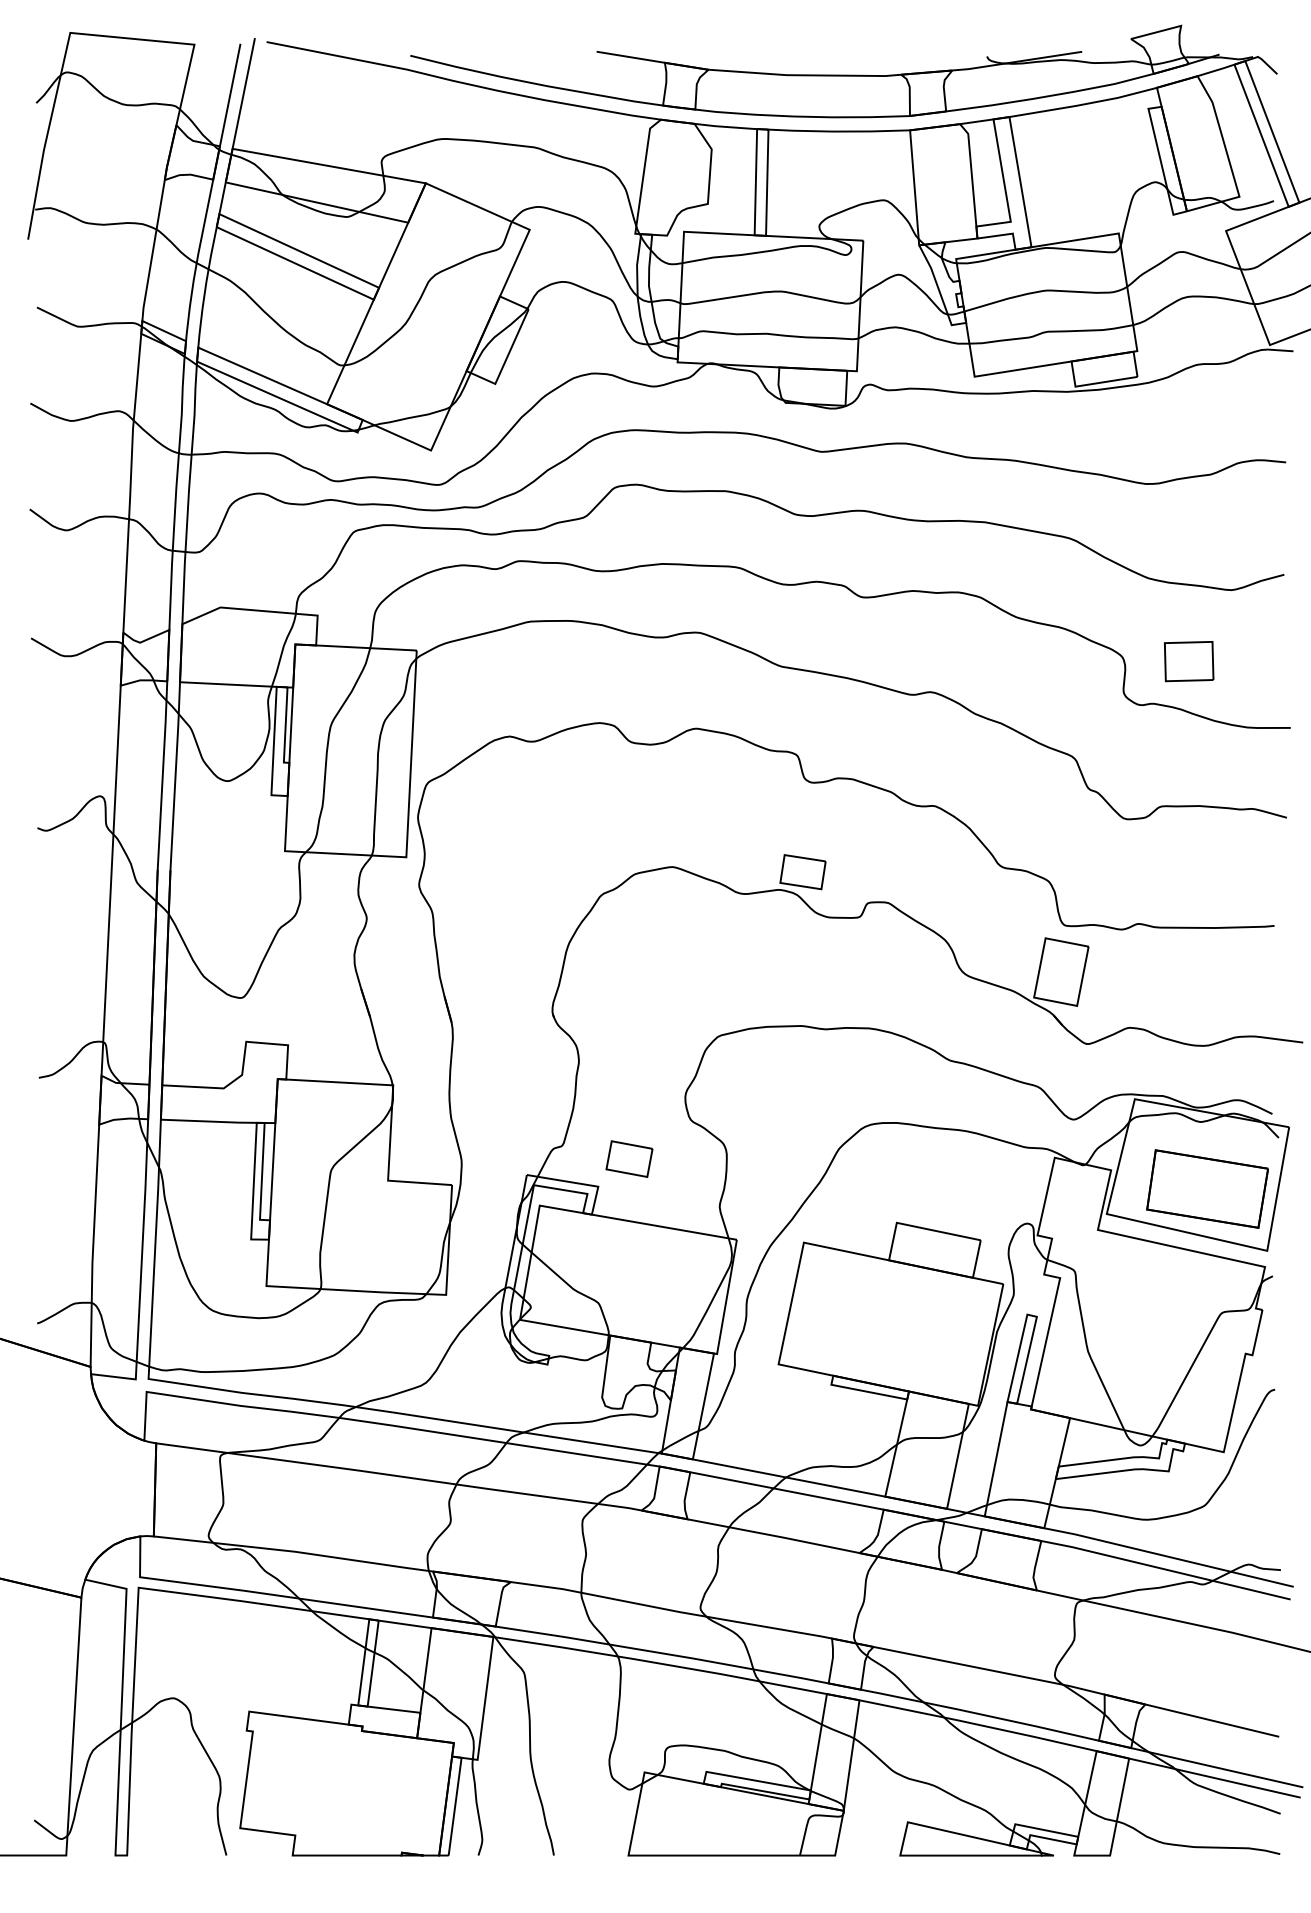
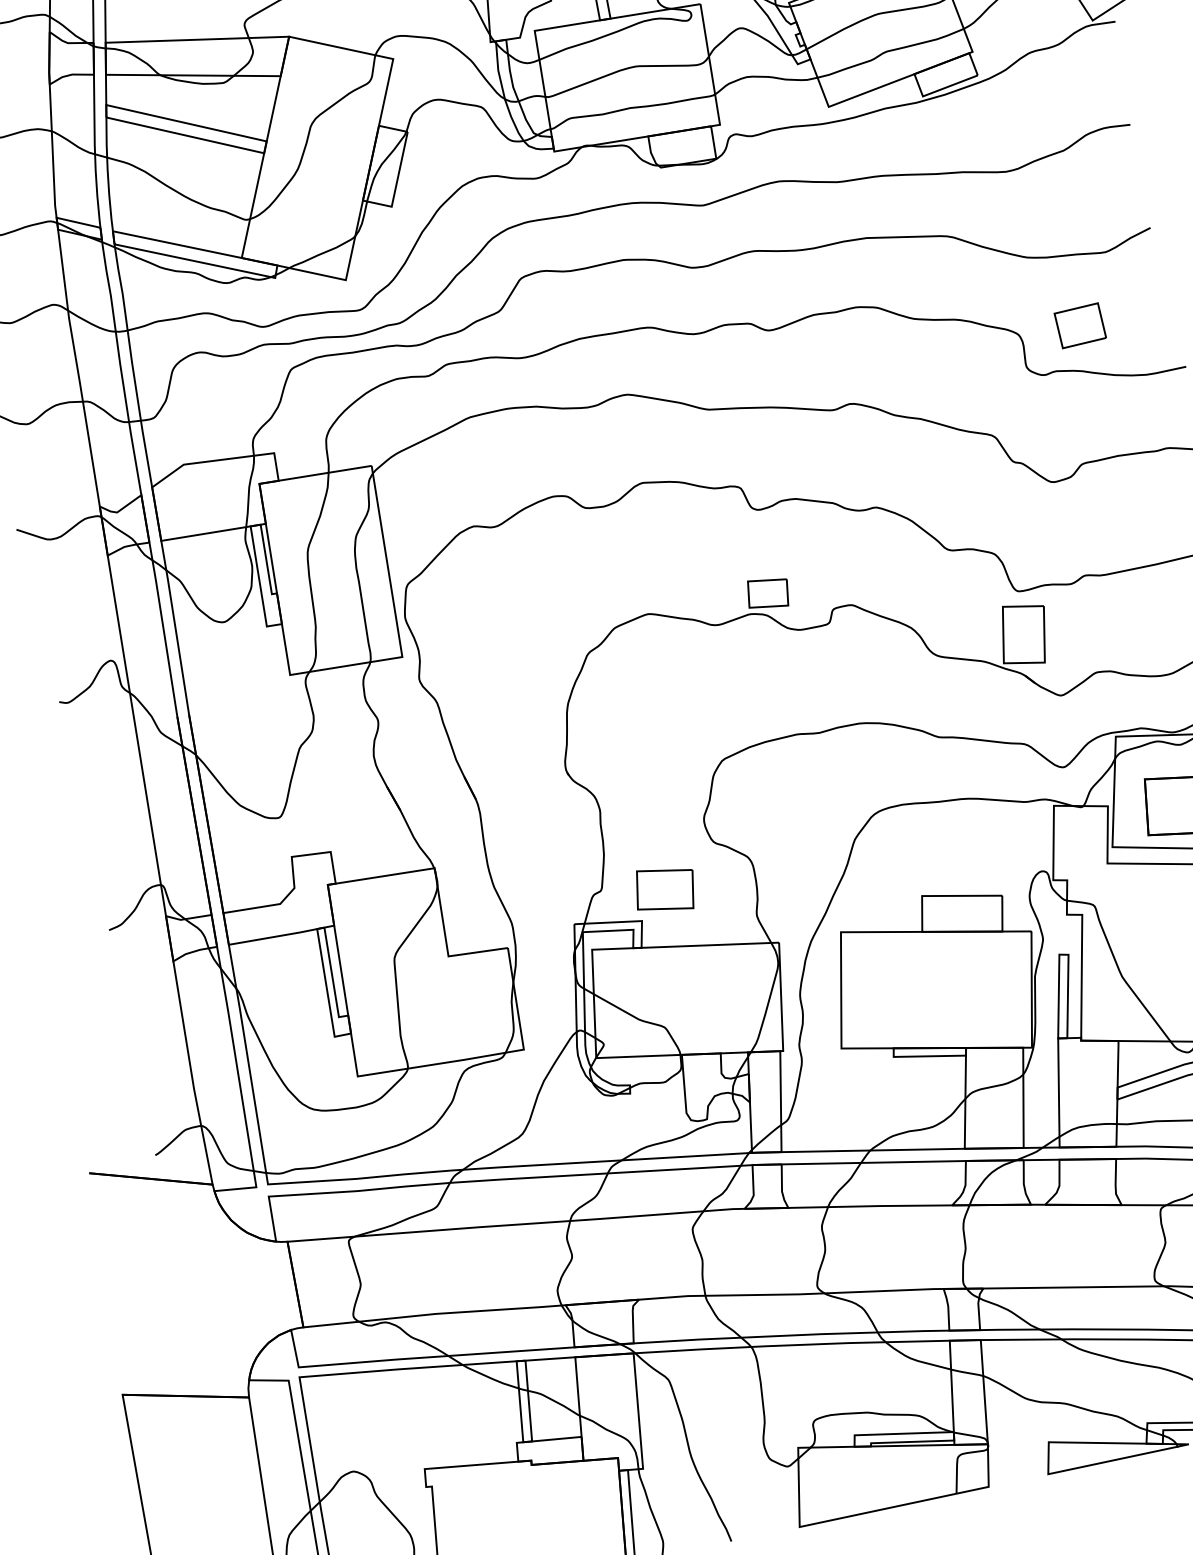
part: (629, 1158) -> (665, 889), size x1.43

